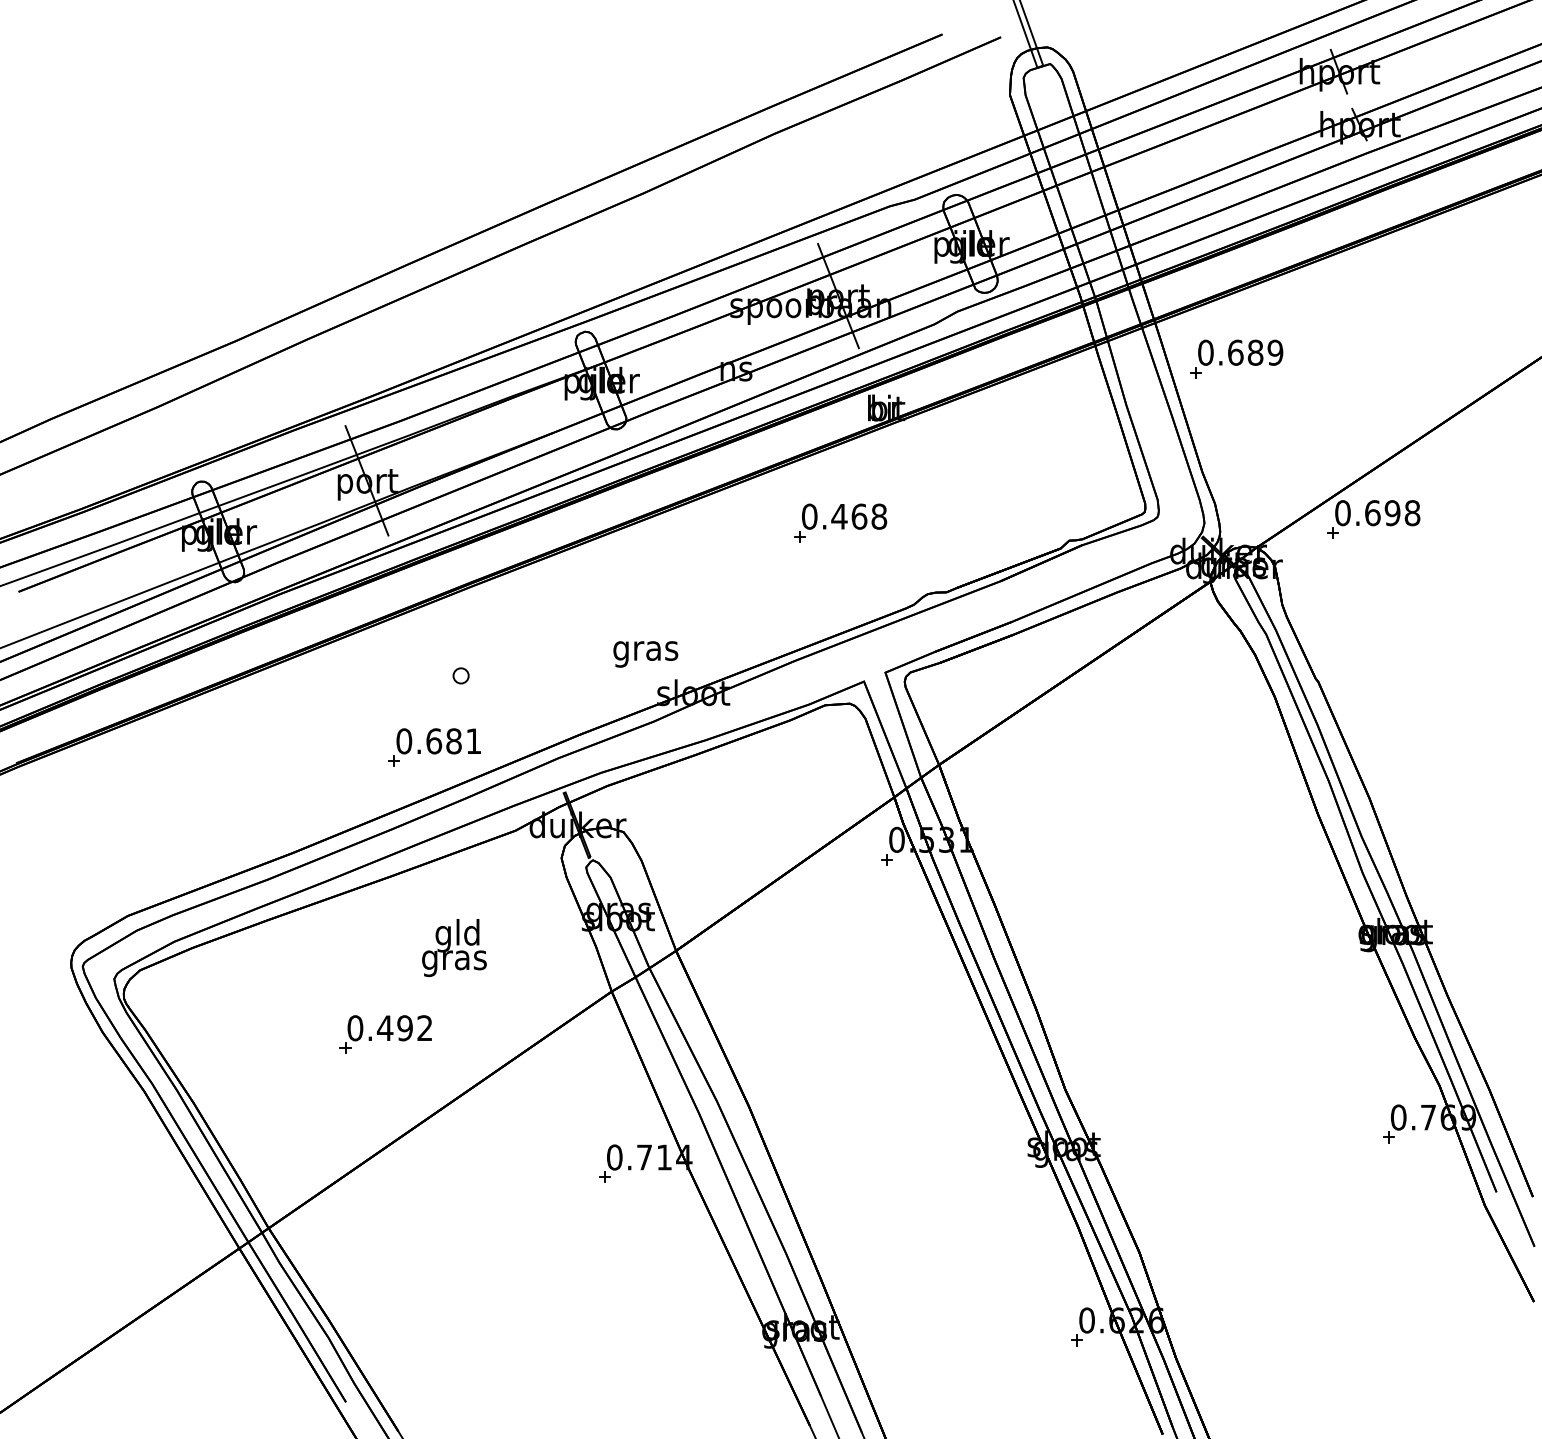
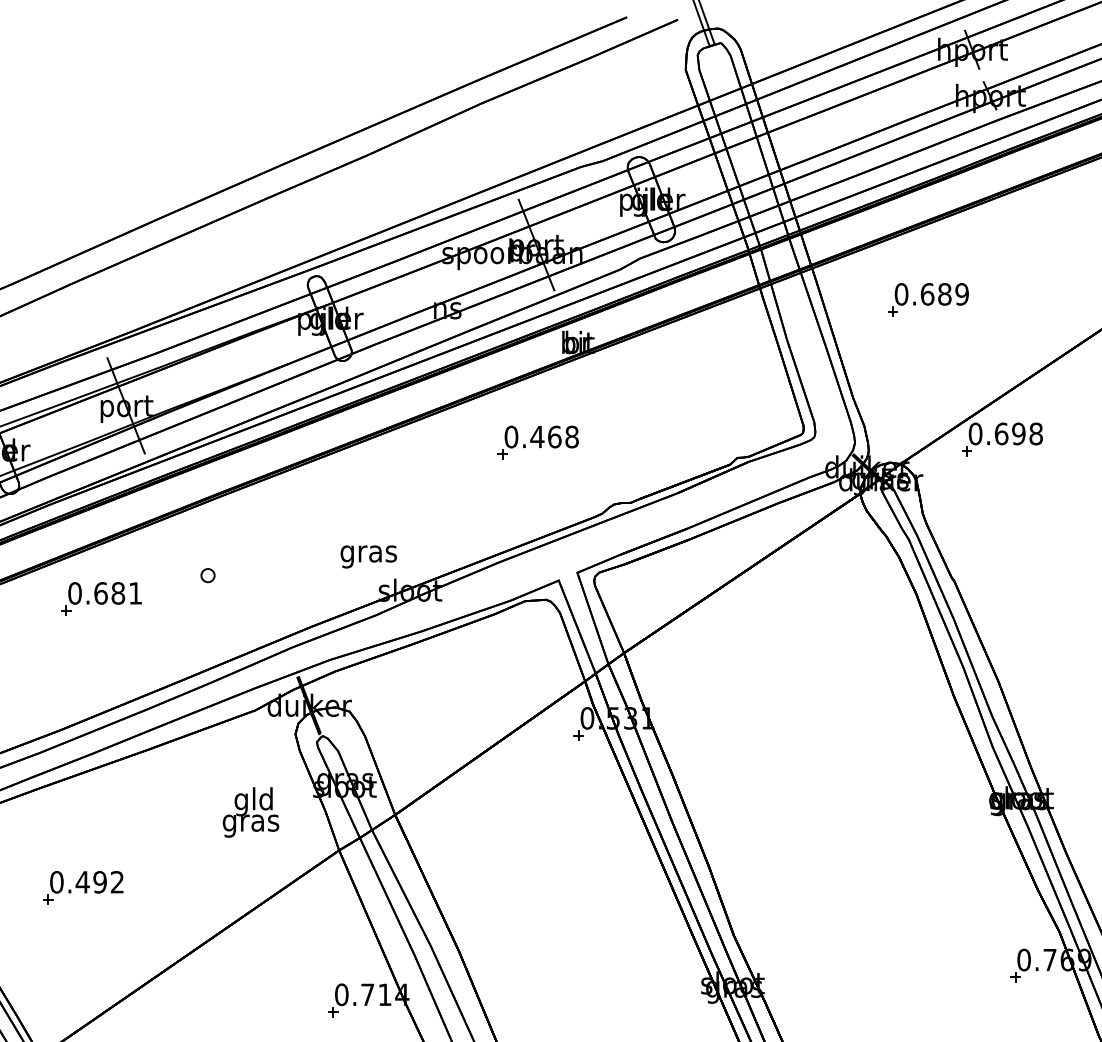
part: (1236, 358) -> (928, 299), moved
part: (434, 747) -> (101, 598), moved
text: (454, 948) -> (251, 812), moved
part: (385, 1034) -> (83, 887), moved

